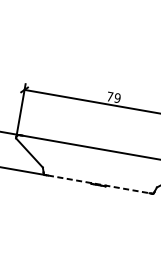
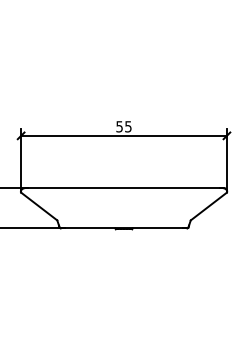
text: (113, 97) -> (123, 126), 79 -> 55
line: (99, 184) -> (124, 228), dashed -> solid

